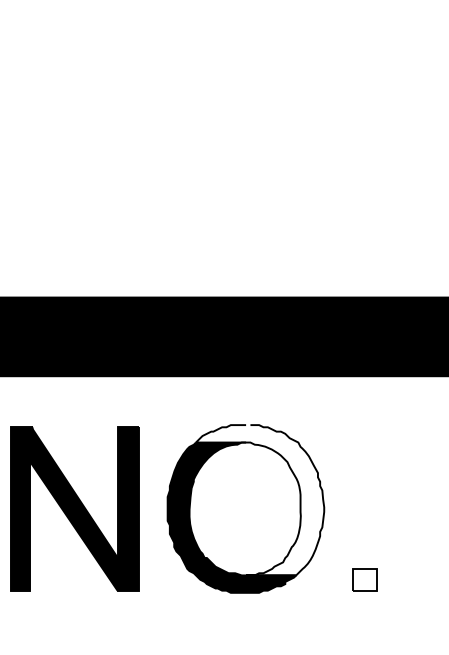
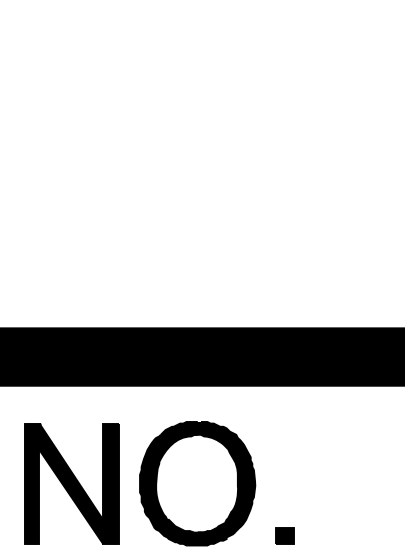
fill: (259, 499) -> (207, 476), added
fill: (363, 579) -> (284, 535), added

